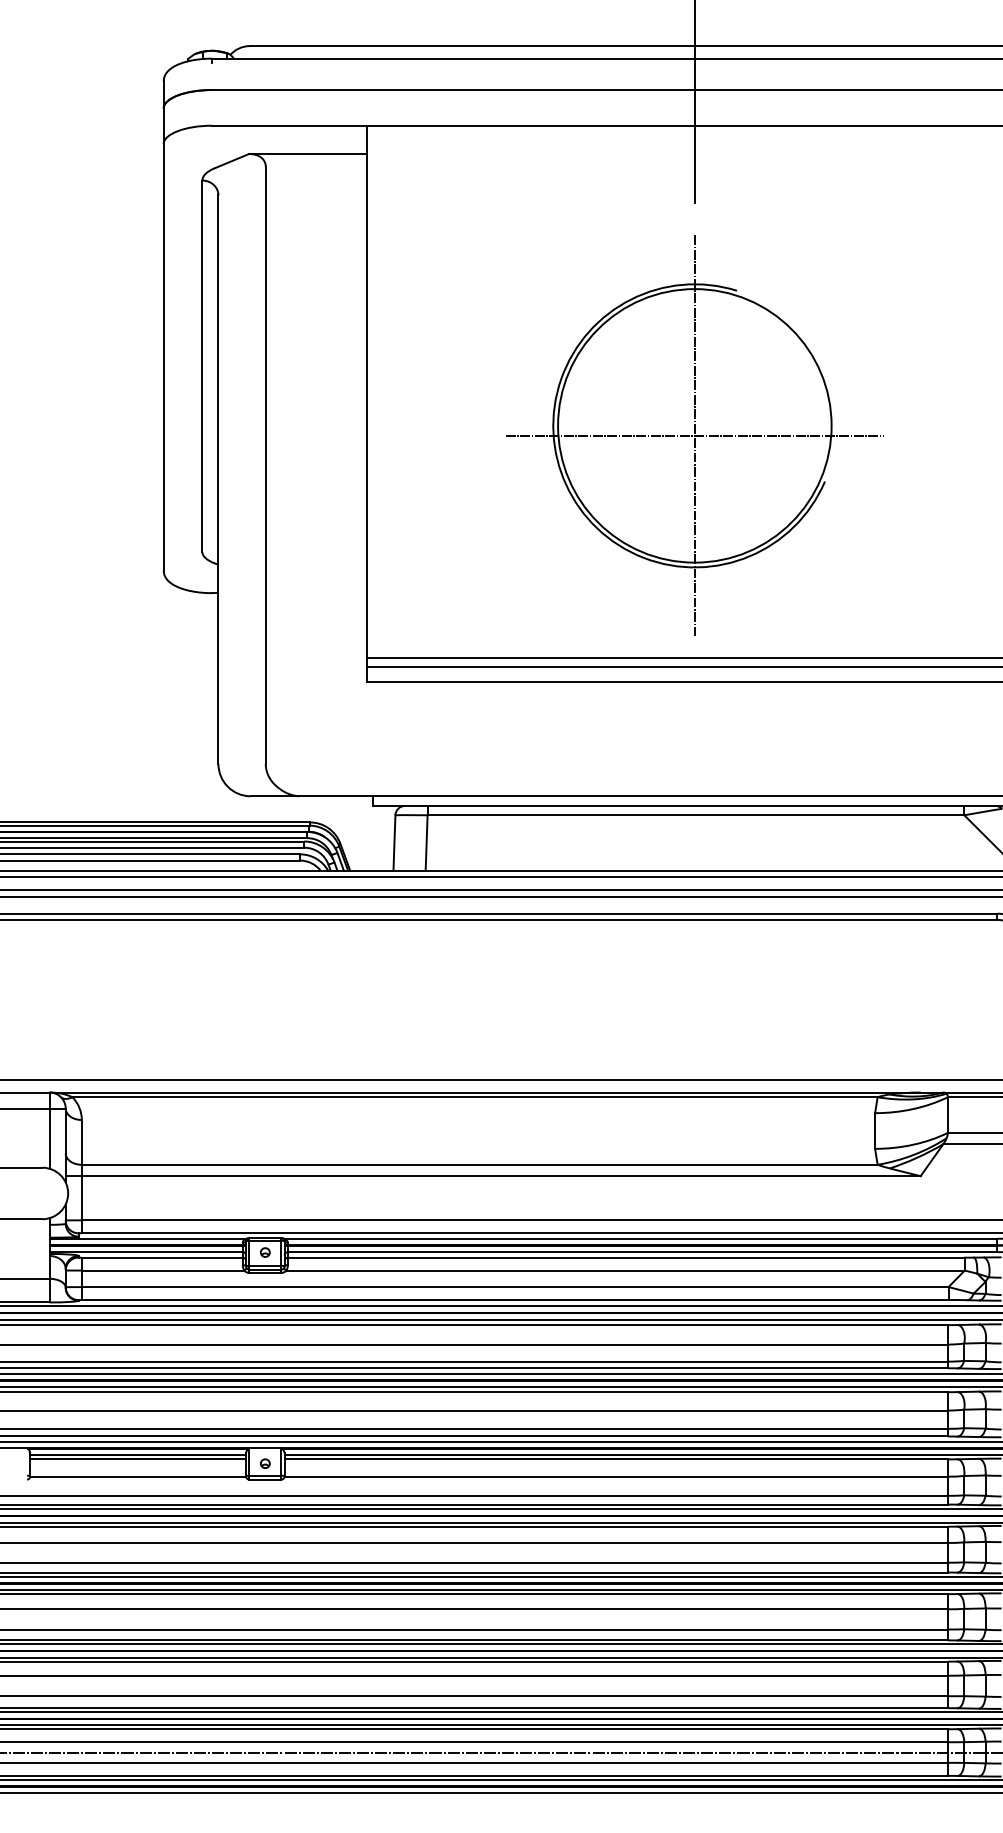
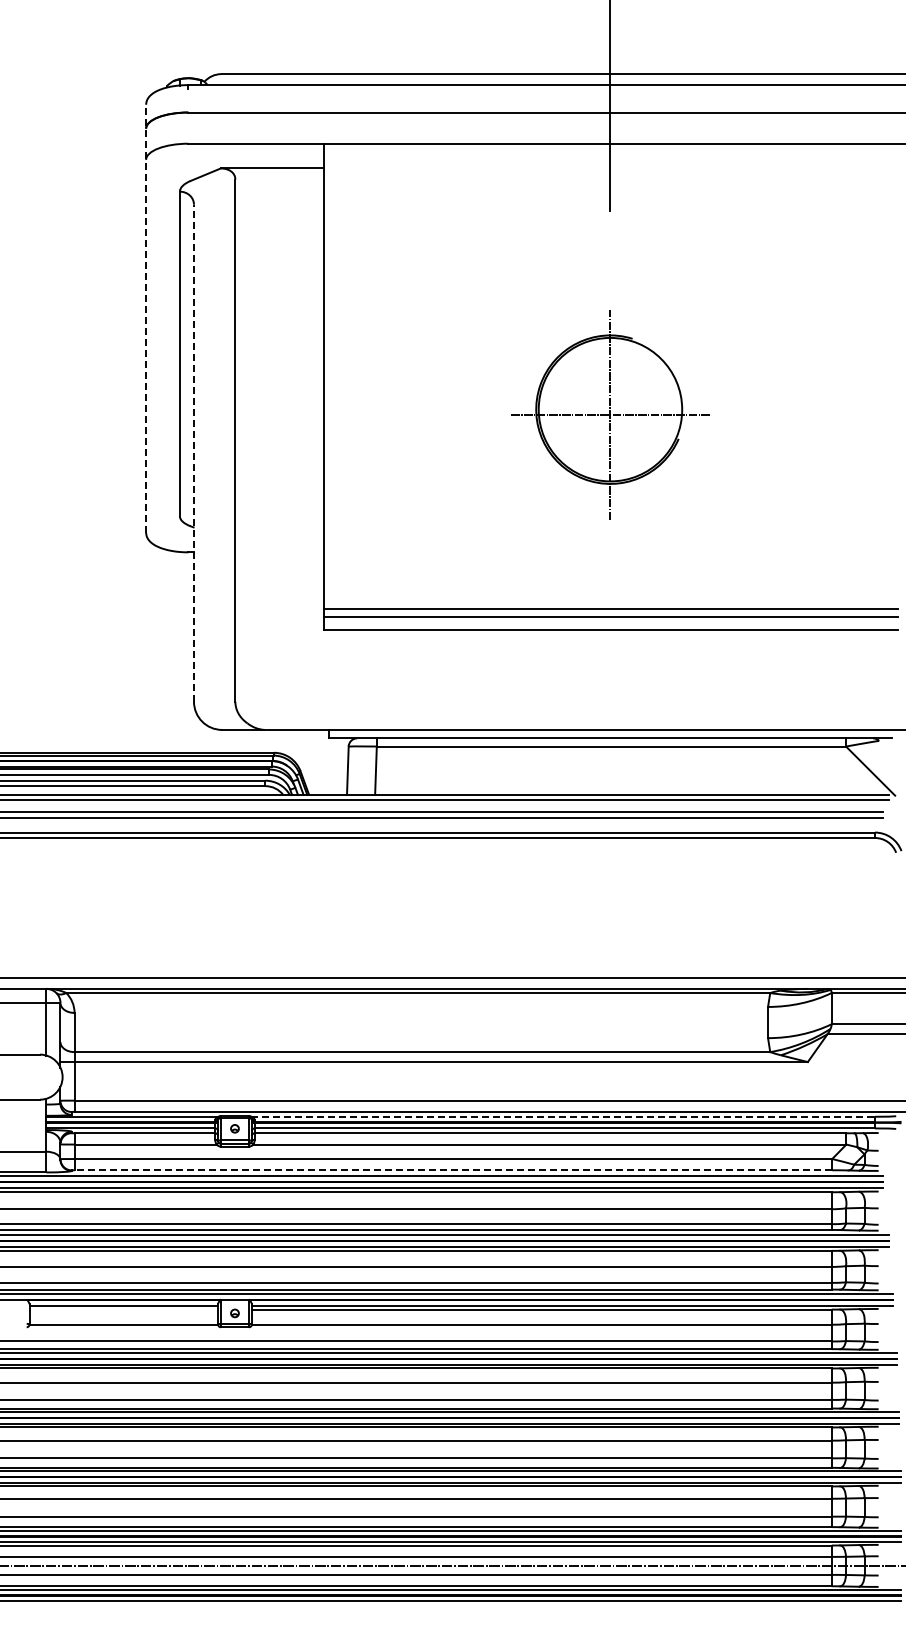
line: (164, 325) -> (146, 318), solid -> dashed
part: (694, 435) -> (610, 414), size x0.6
line: (219, 480) -> (194, 453), solid -> dashed
line: (641, 1238) -> (563, 1116), solid -> dashed
line: (515, 1300) -> (453, 1170), solid -> dashed
line: (137, 1459) -> (123, 1309), removed

